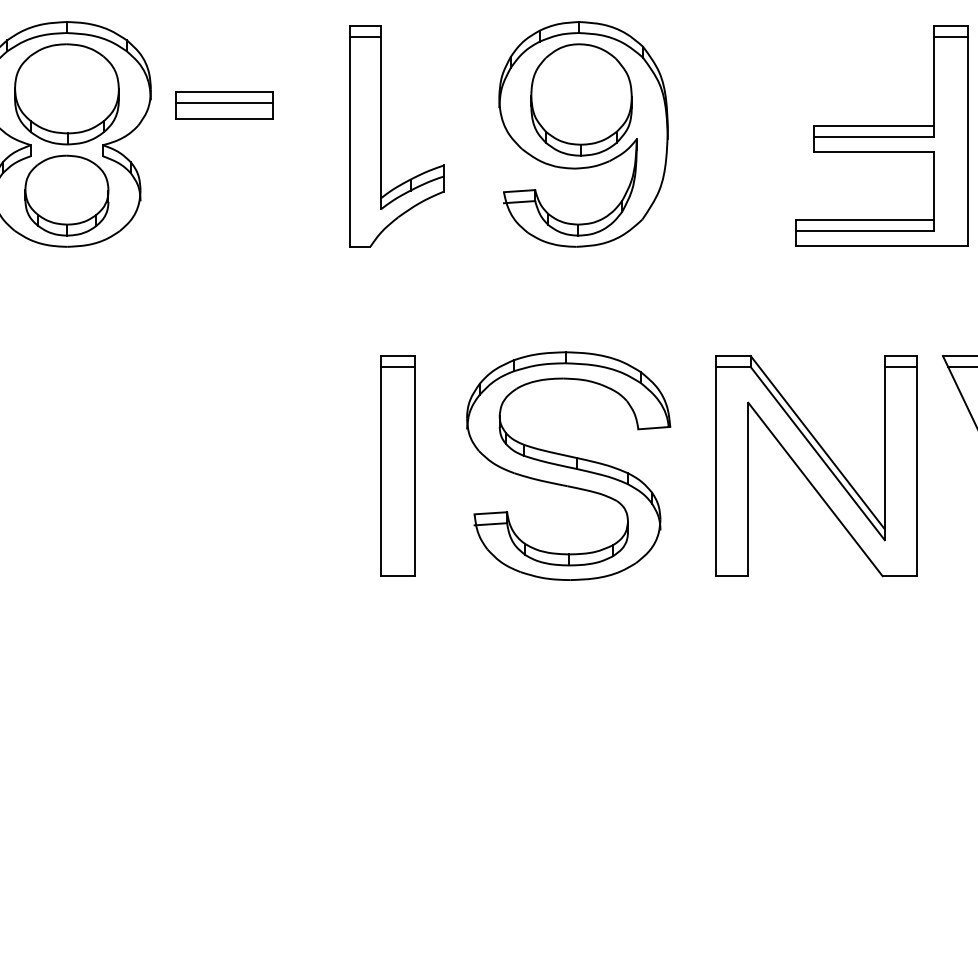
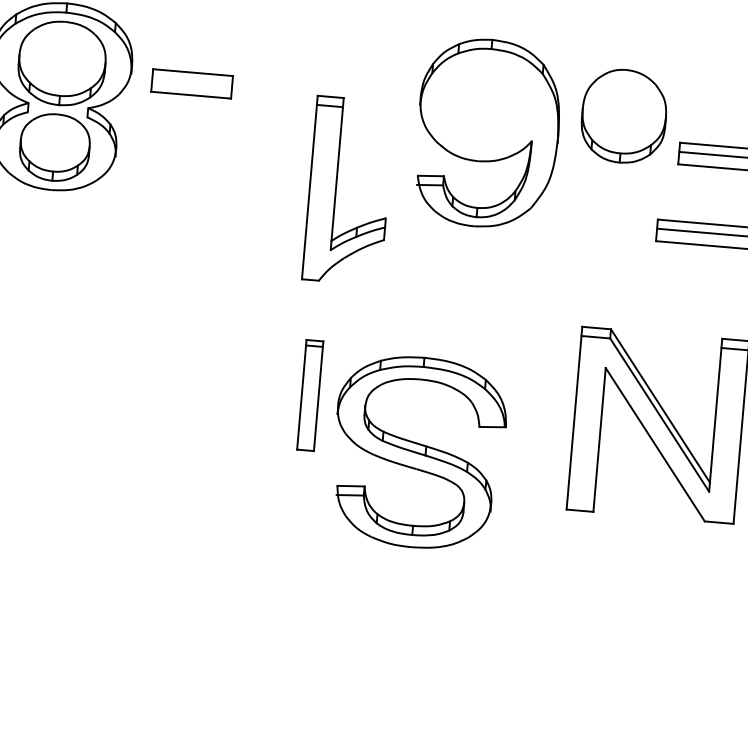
part: (581, 99) -> (624, 115), moved
line: (224, 102) -> (192, 81), removed
part: (381, 136) -> (335, 189), moved
part: (397, 465) -> (310, 395), size x0.6
part: (568, 465) -> (418, 452), moved

